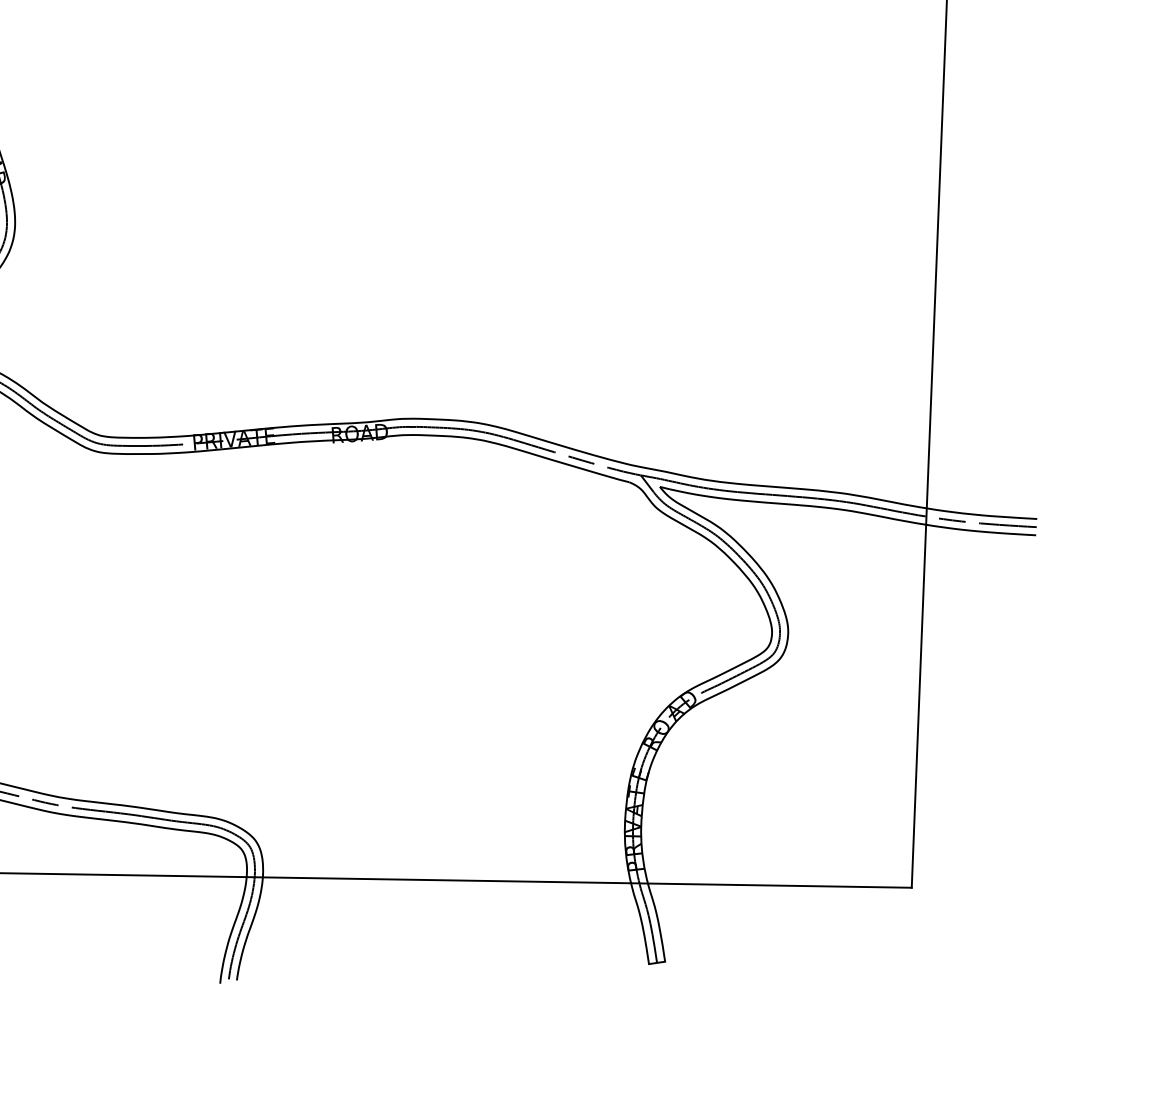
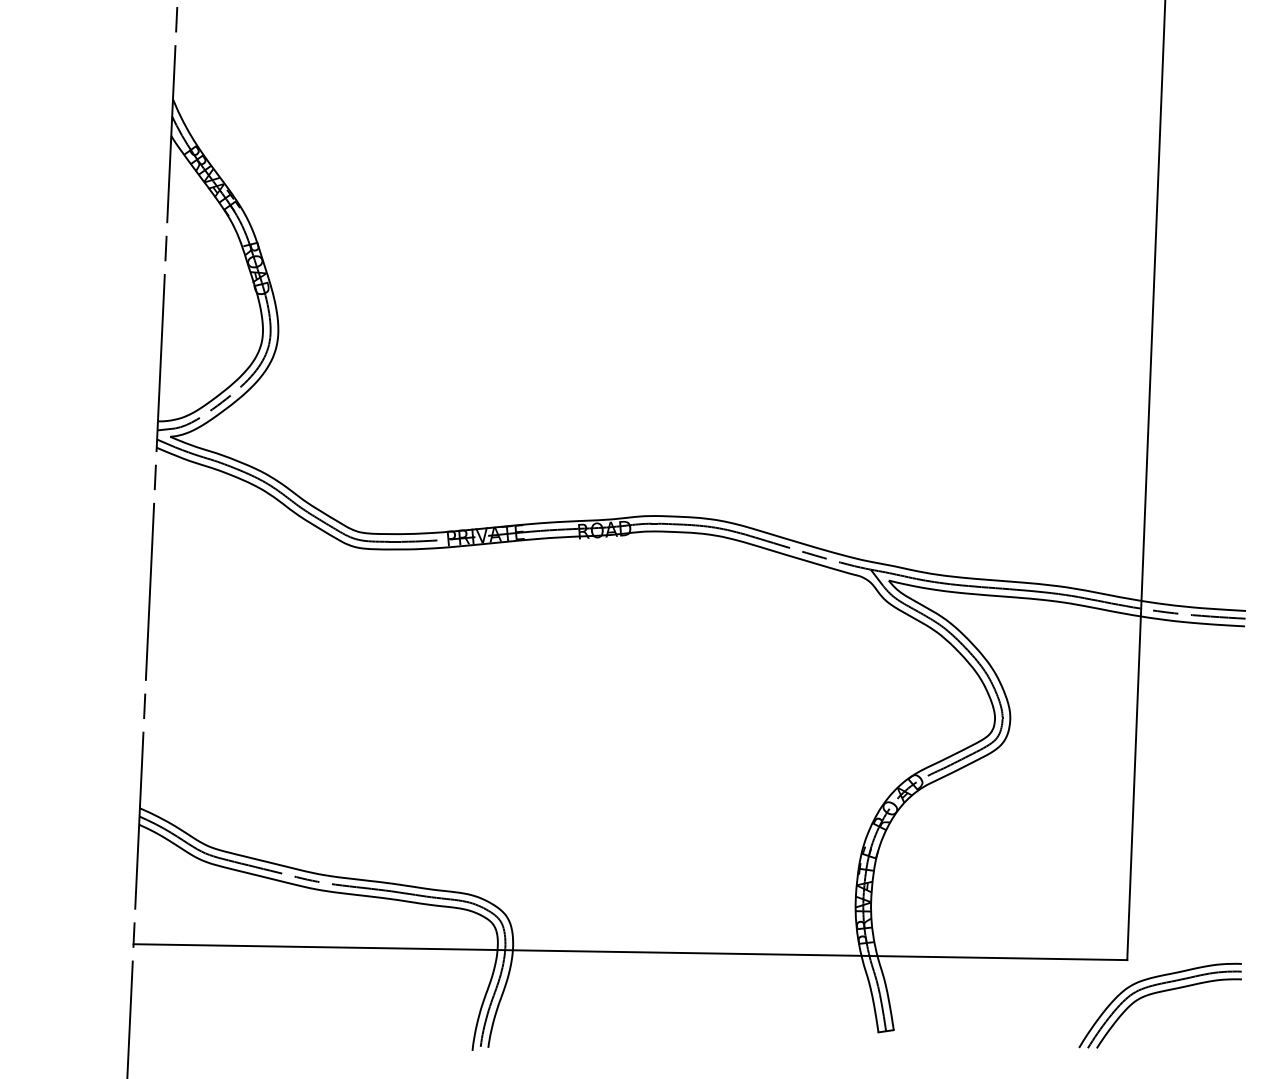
part: (944, 923) -> (1158, 993), added

